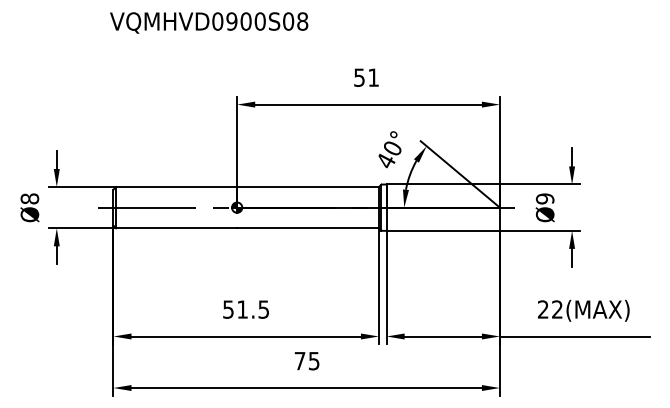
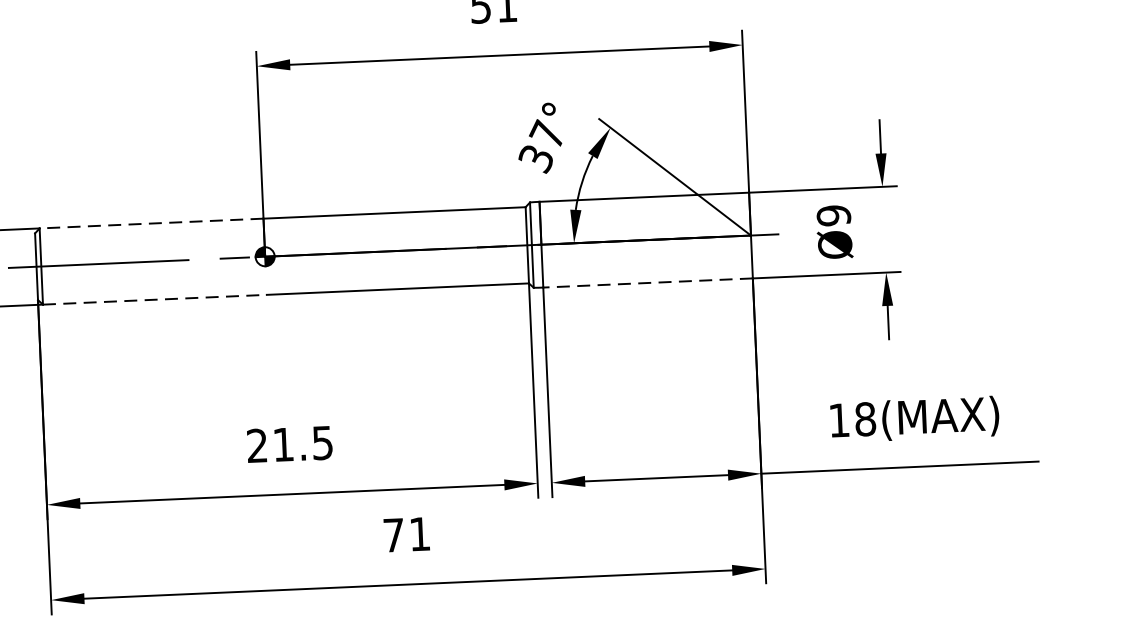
text: (388, 154) -> (540, 146), 40° -> 37°
line: (176, 187) -> (151, 224), solid -> dashed
line: (176, 228) -> (154, 300), solid -> dashed
line: (443, 230) -> (648, 282), solid -> dashed
text: (228, 309) -> (257, 445), 51.5 -> 21.5
text: (550, 309) -> (852, 419), 22(MAX) -> 18(MAX)
text: (314, 361) -> (420, 534), 75 -> 71

